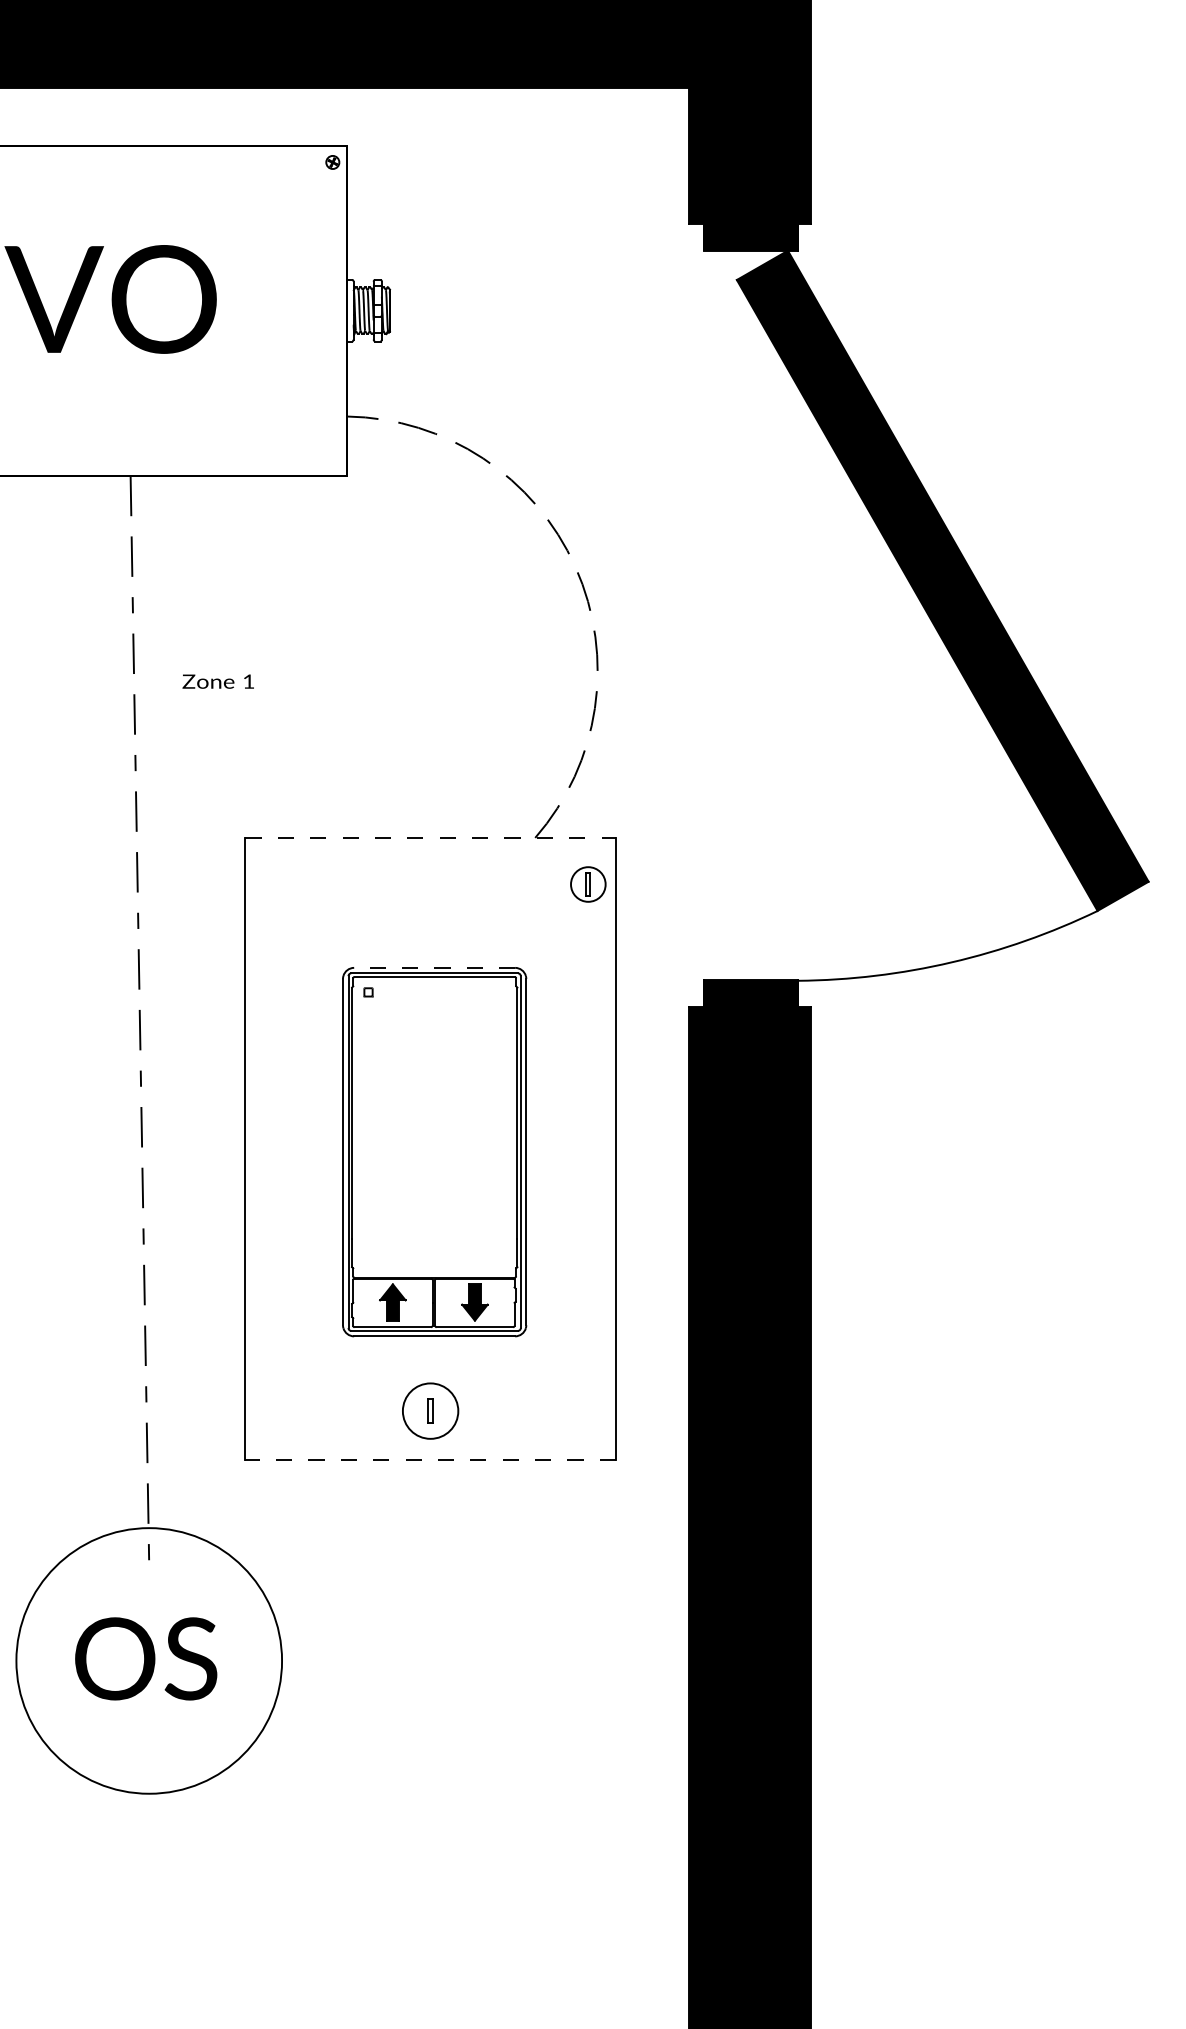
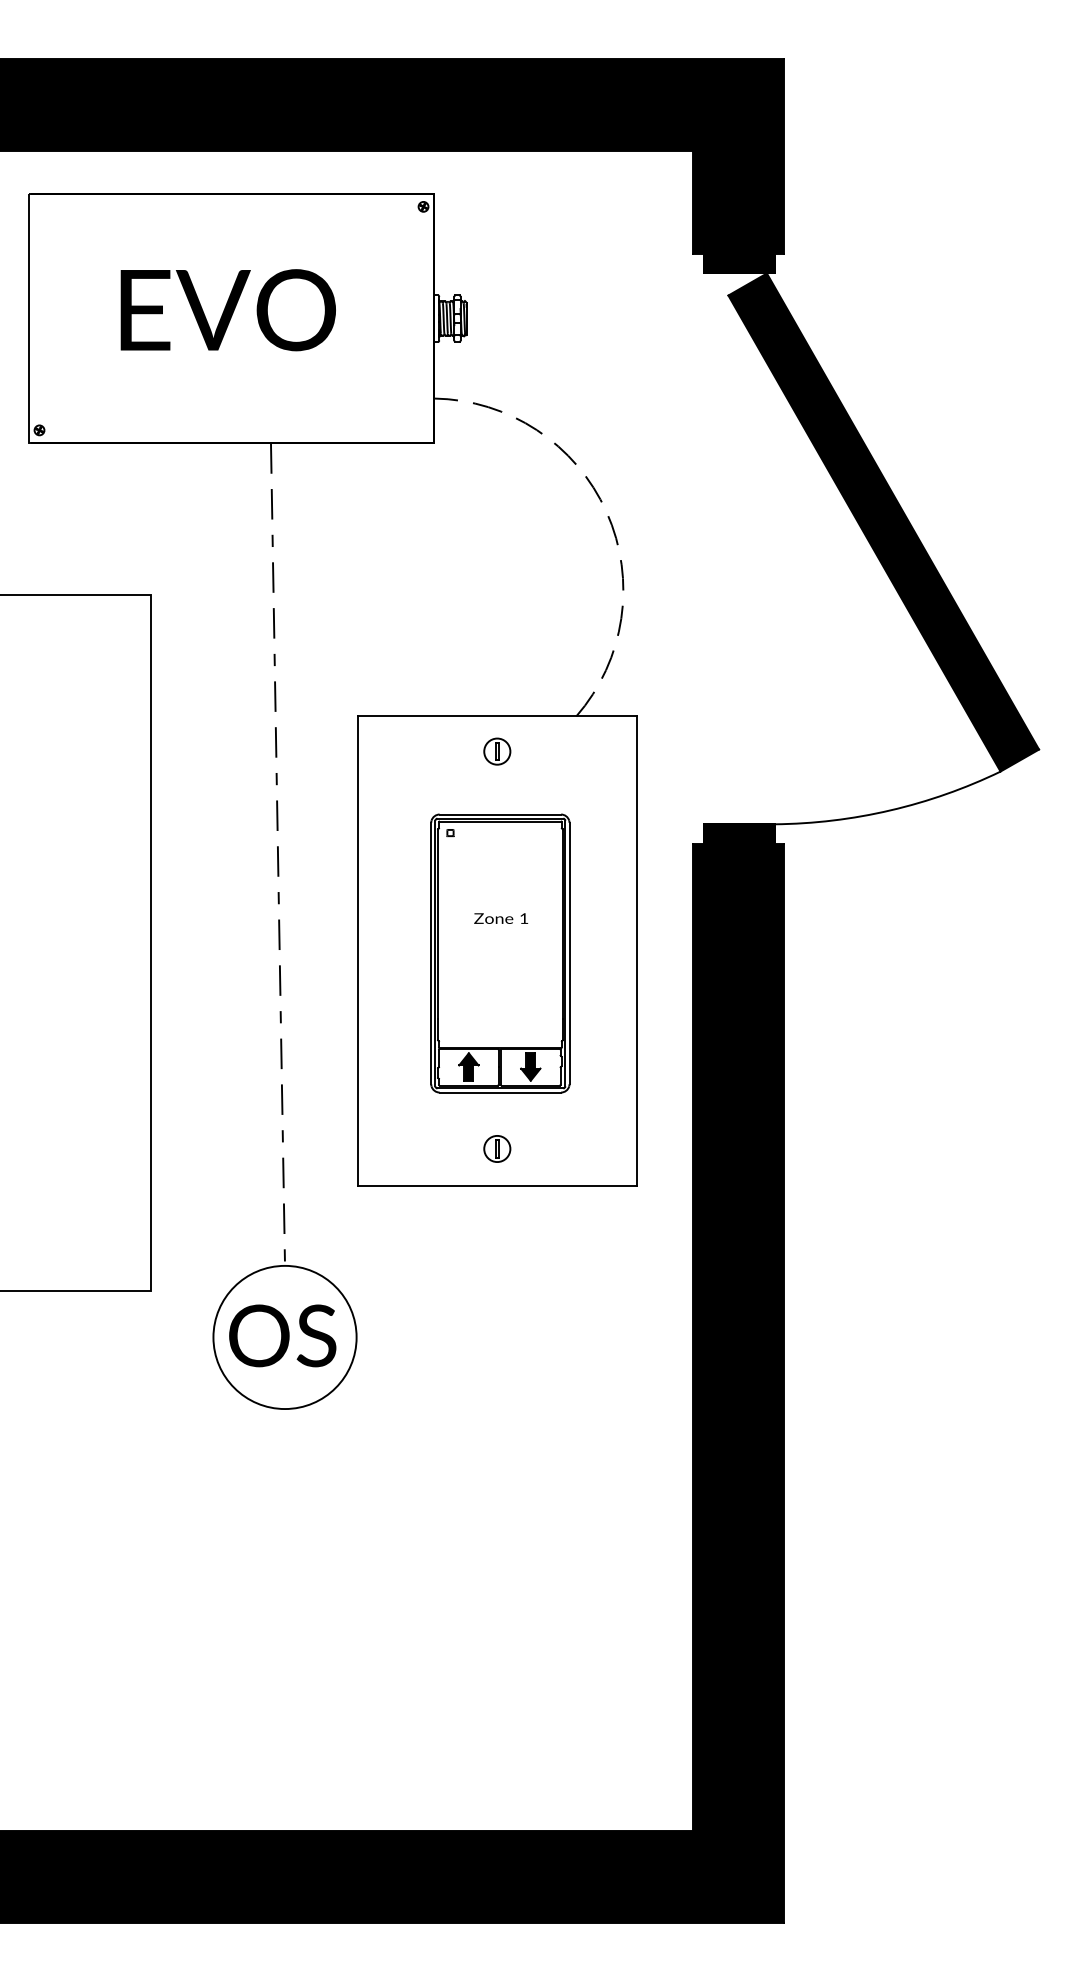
text: (218, 681) -> (501, 918), moved
line: (430, 837) -> (497, 716), dashed -> solid
part: (588, 884) -> (497, 751), moved
line: (434, 967) -> (500, 814), dashed -> solid
circle: (430, 1410) -> (497, 1148), size x0.62
line: (430, 1459) -> (497, 1185), dashed -> solid
circle: (148, 1661) -> (284, 1337), size x0.71

